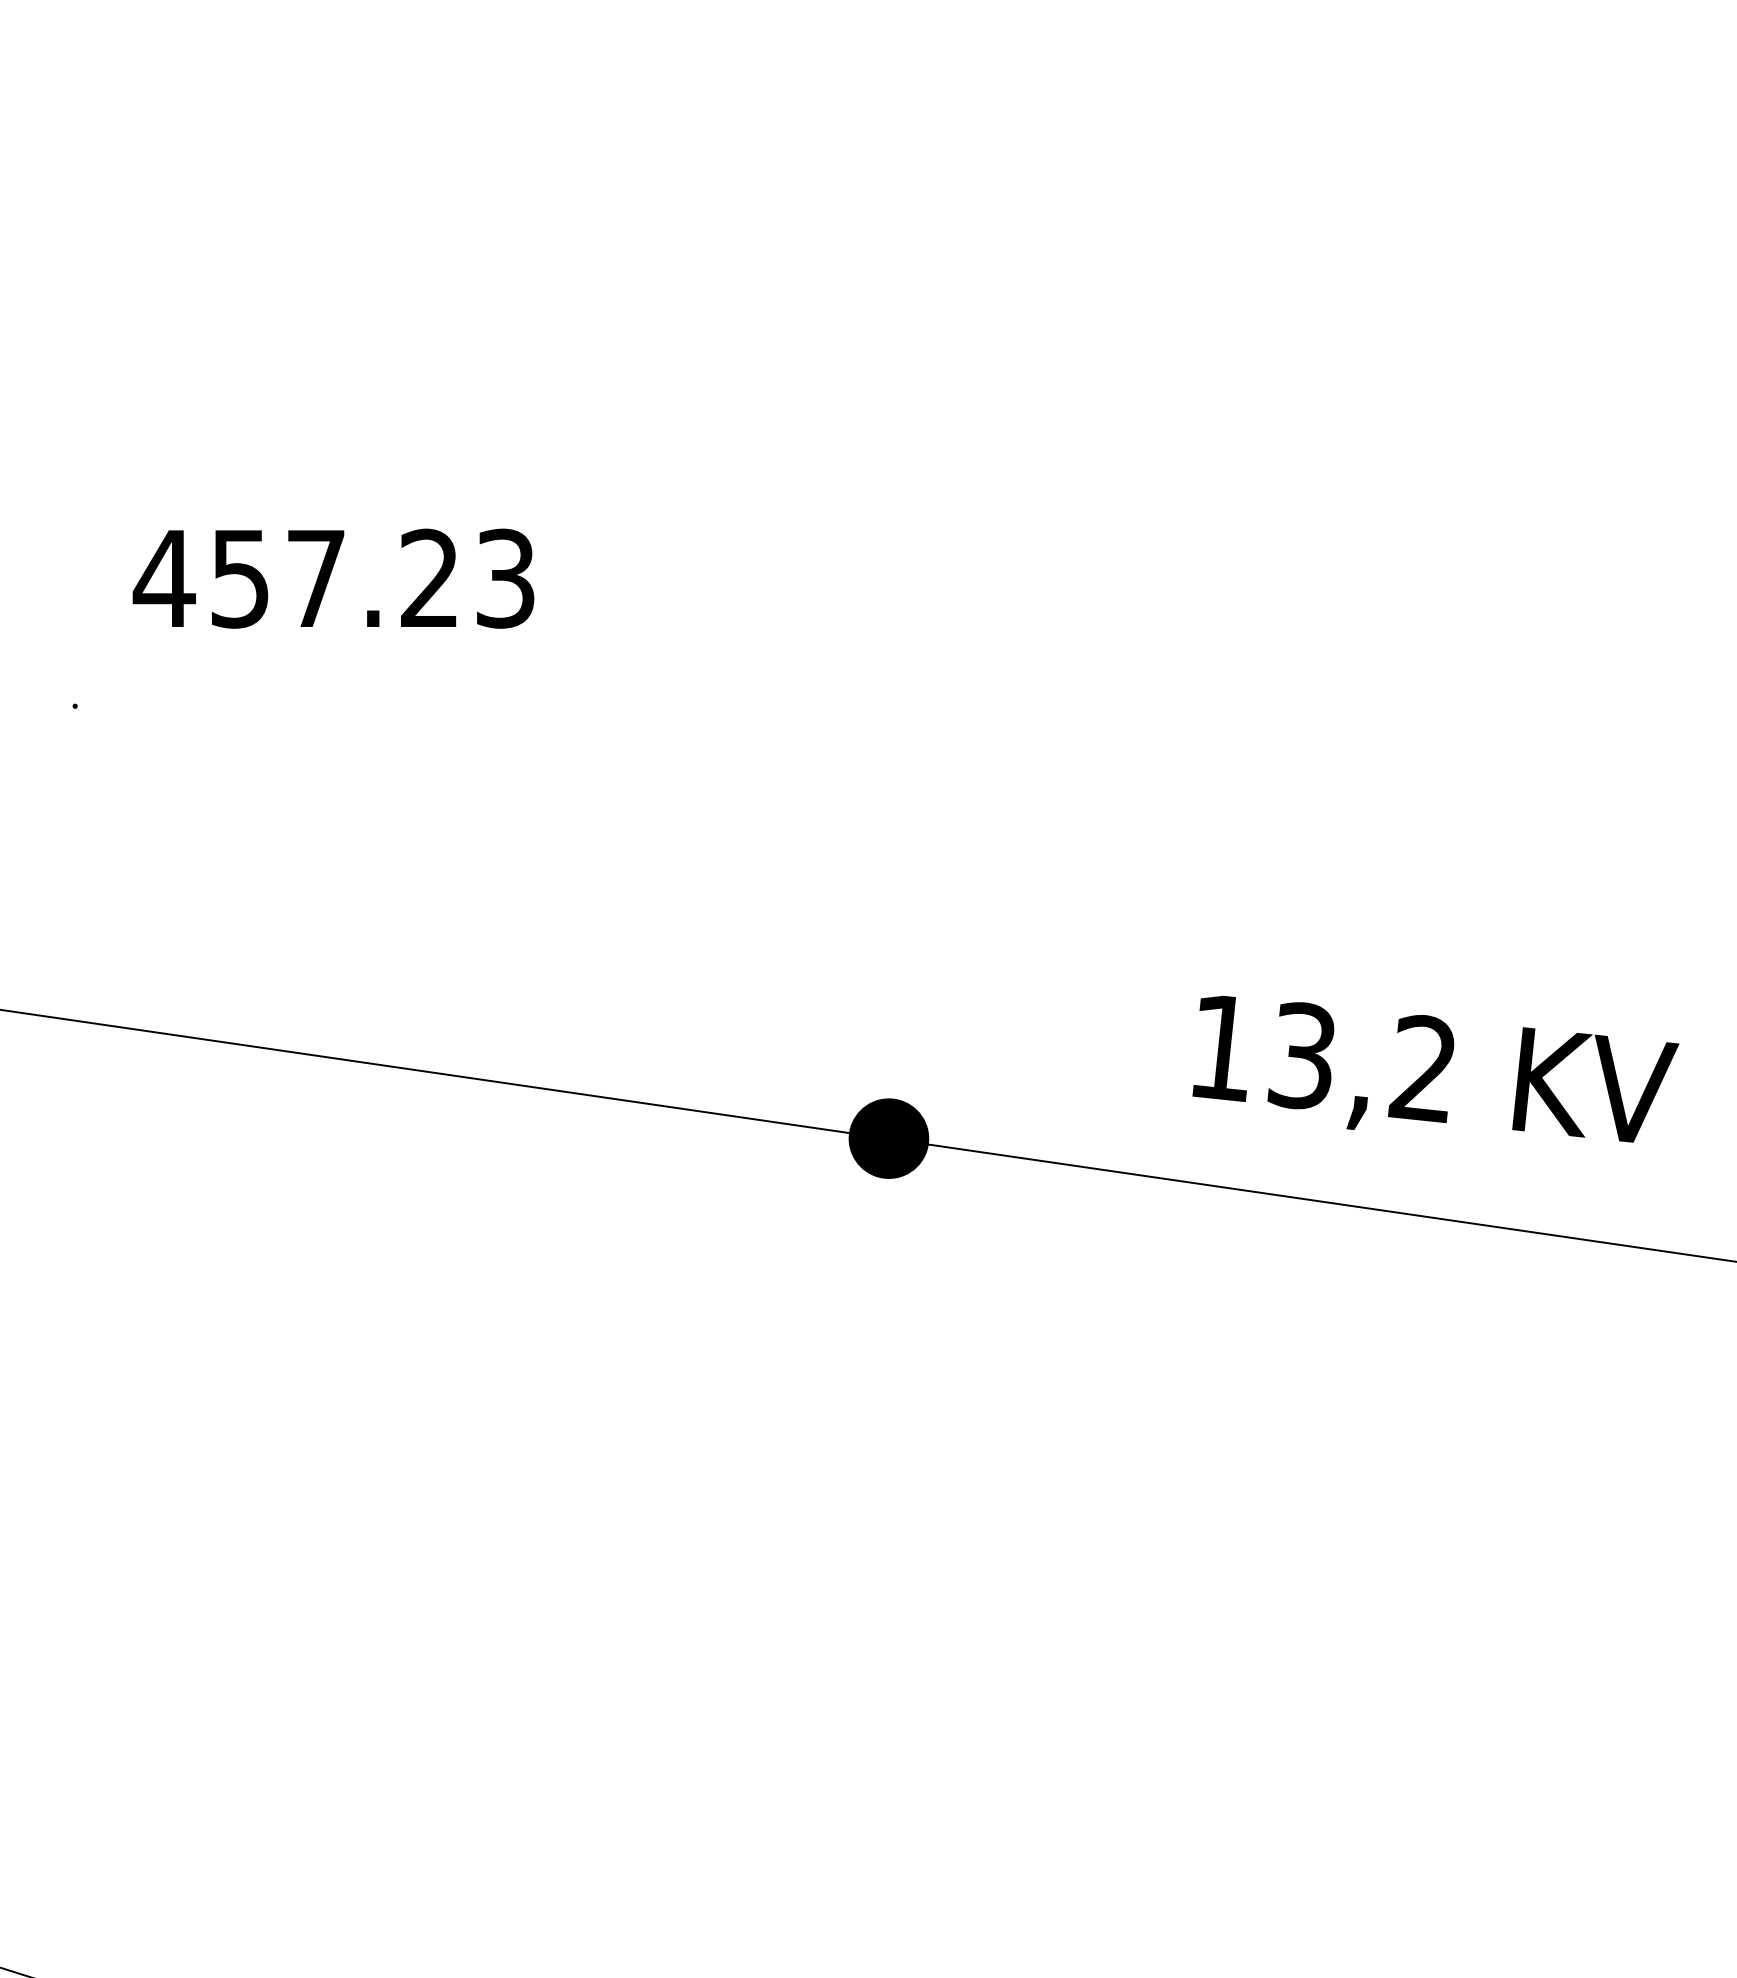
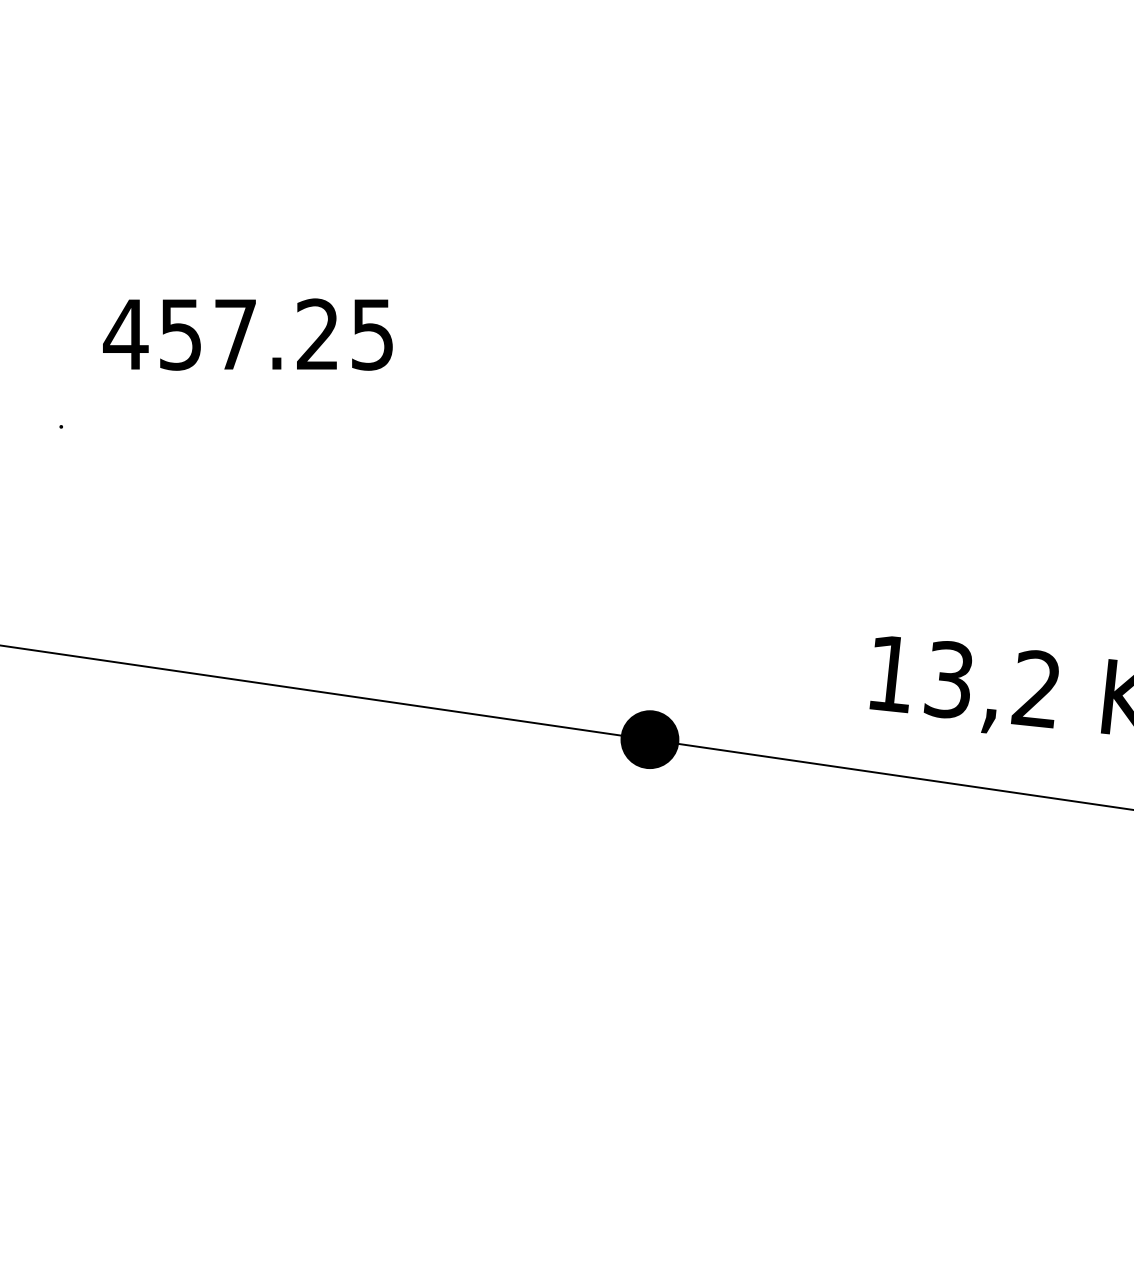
text: (505, 578) -> (372, 334), 457.23 -> 457.25

